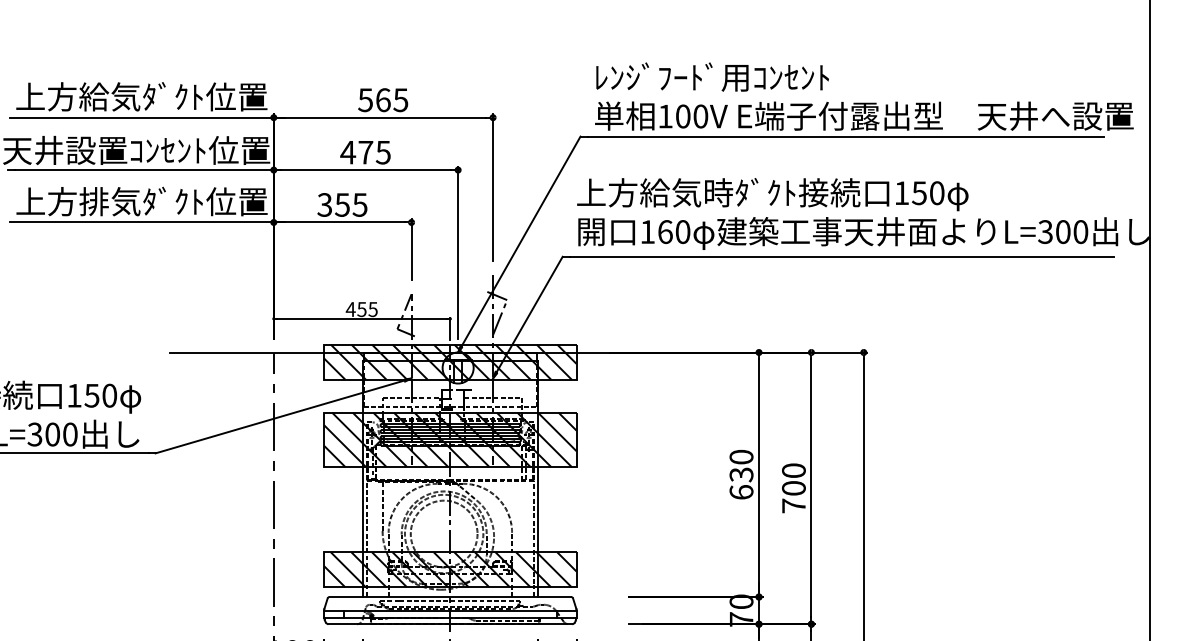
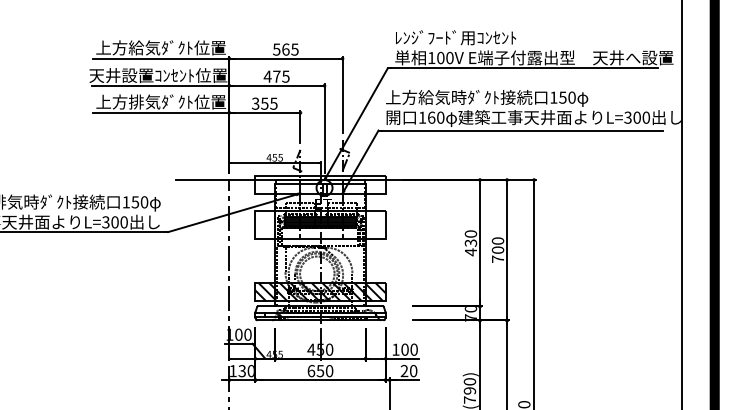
hatch: (450, 361) -> (320, 184), removed
hatch: (450, 440) -> (320, 225), removed
text: (740, 492) -> (470, 252), 630 -> 430

